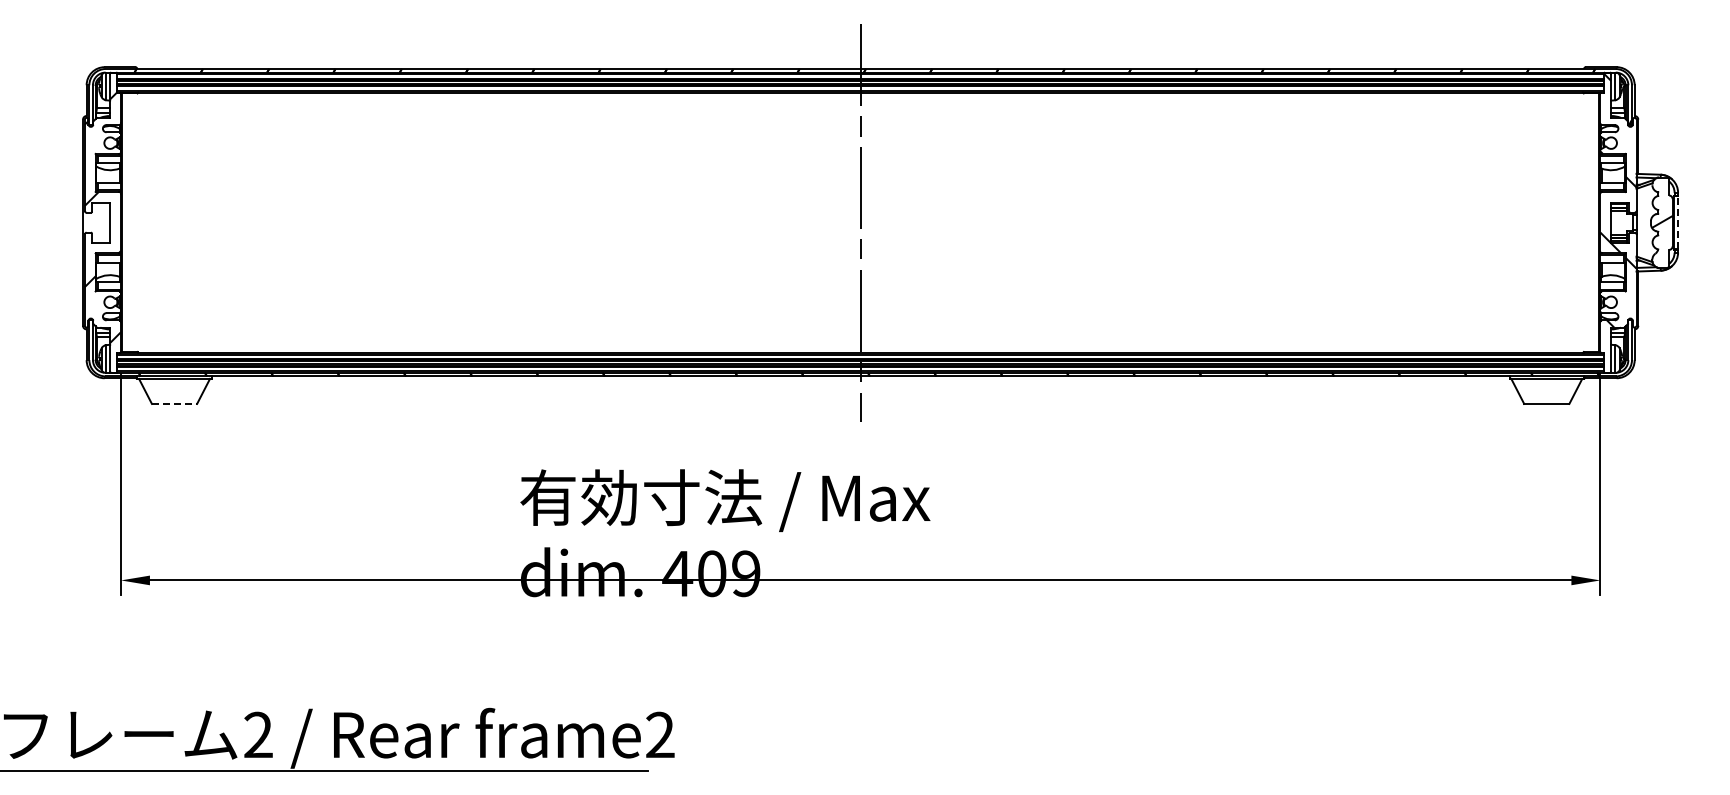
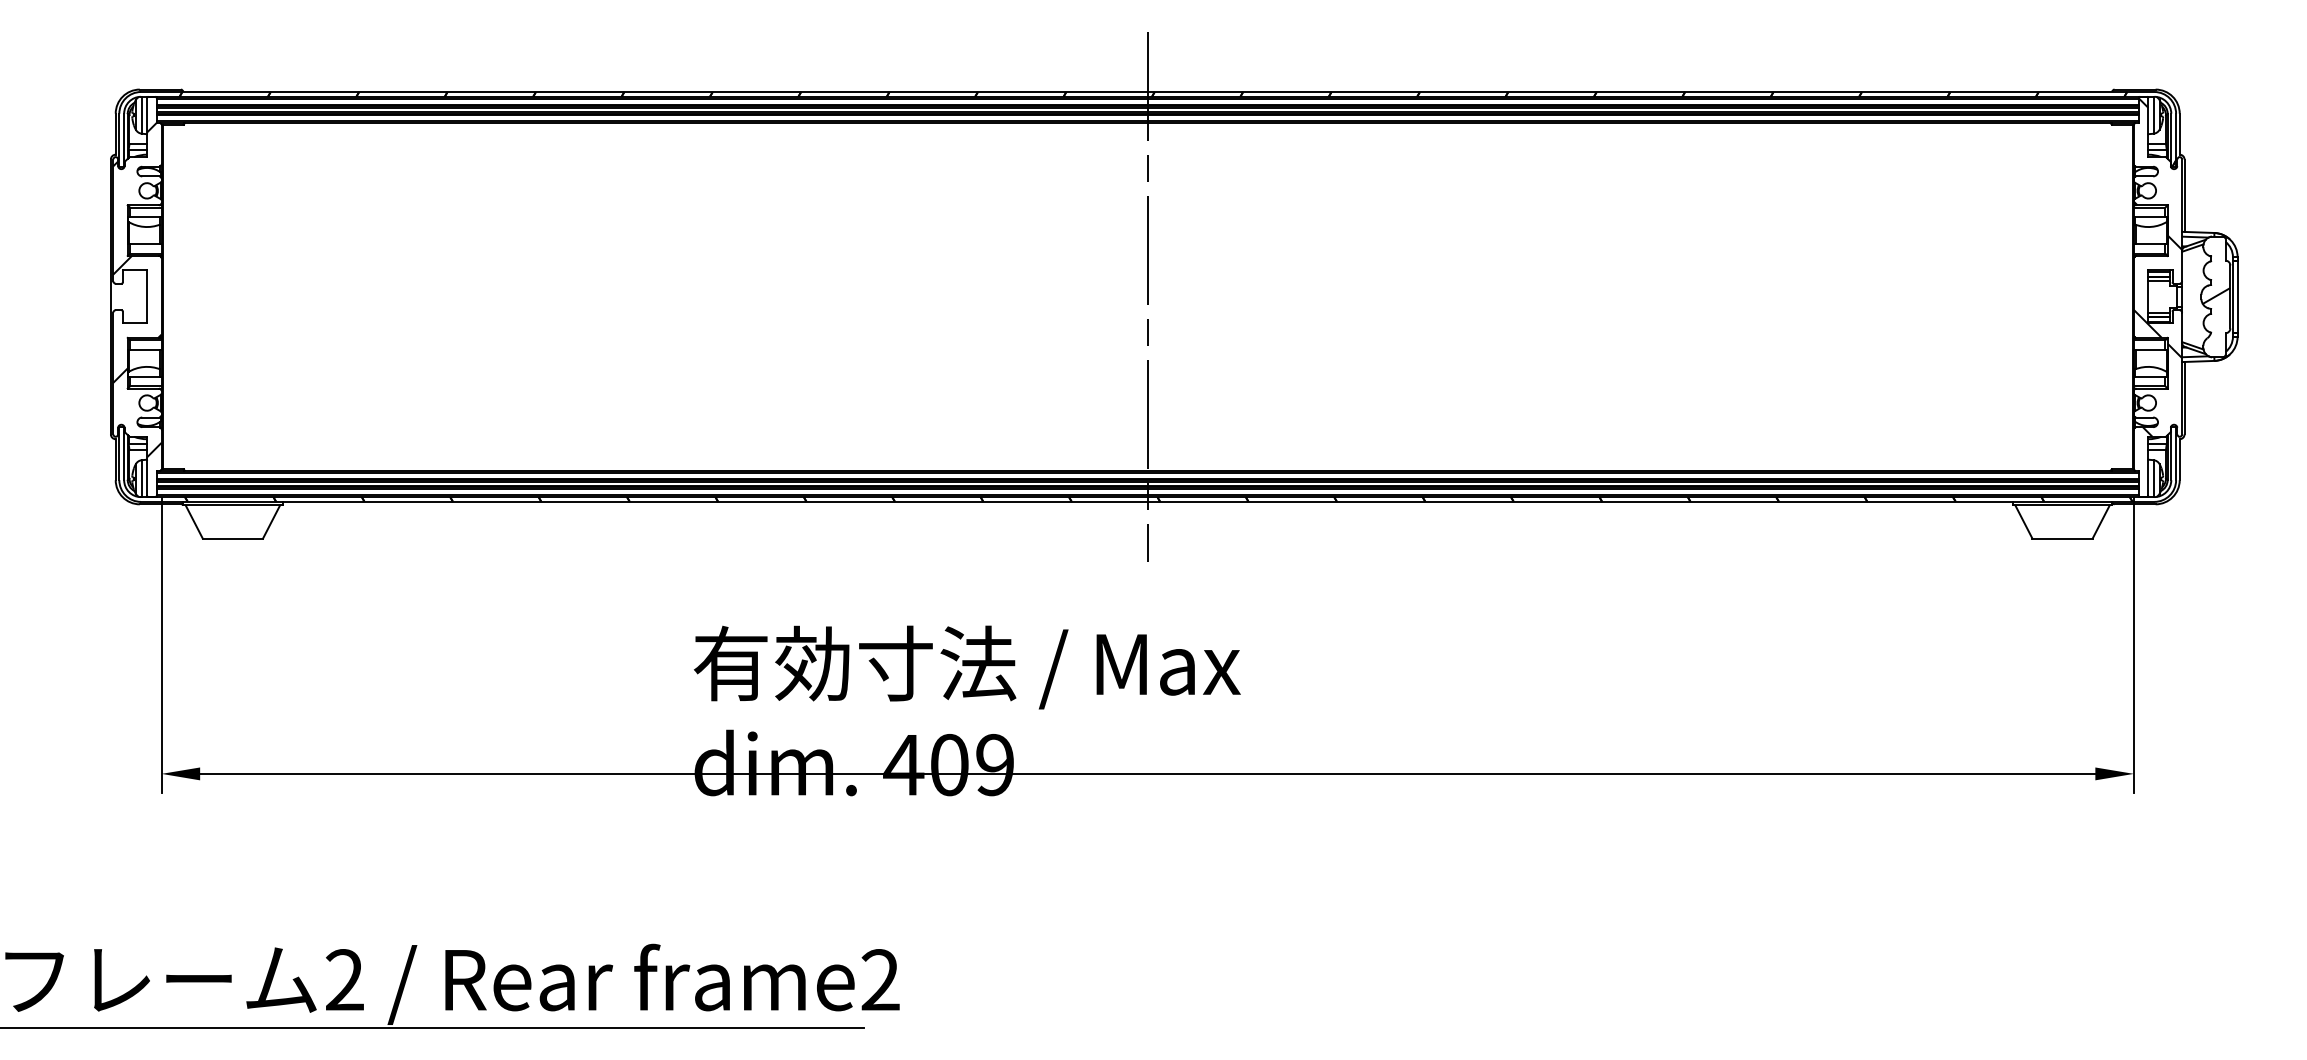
line: (1678, 222) -> (2238, 296), dashed -> solid
line: (174, 403) -> (232, 537), dashed -> solid

